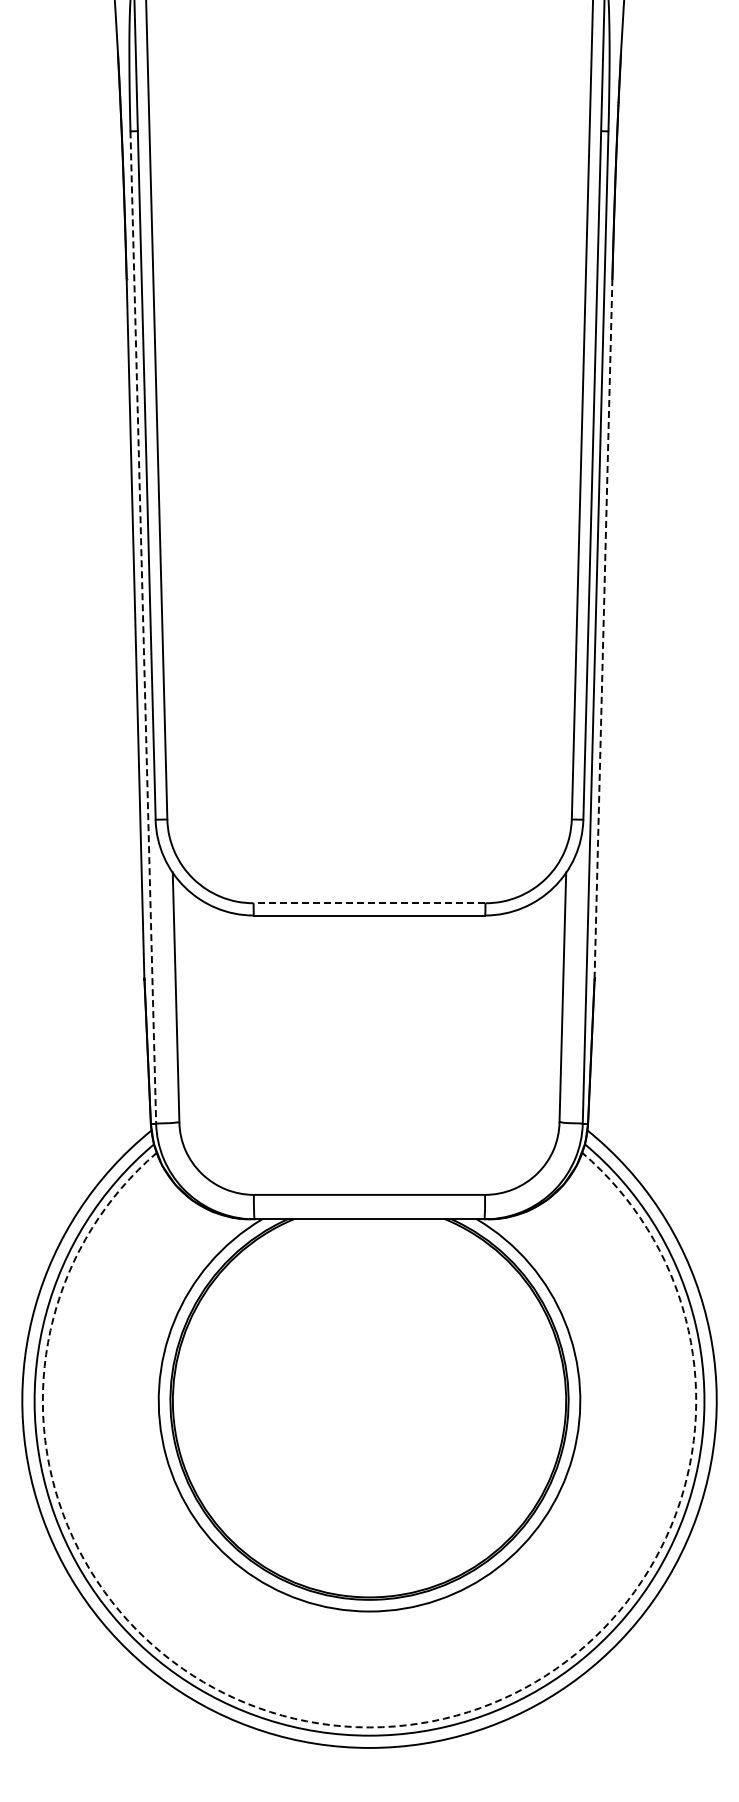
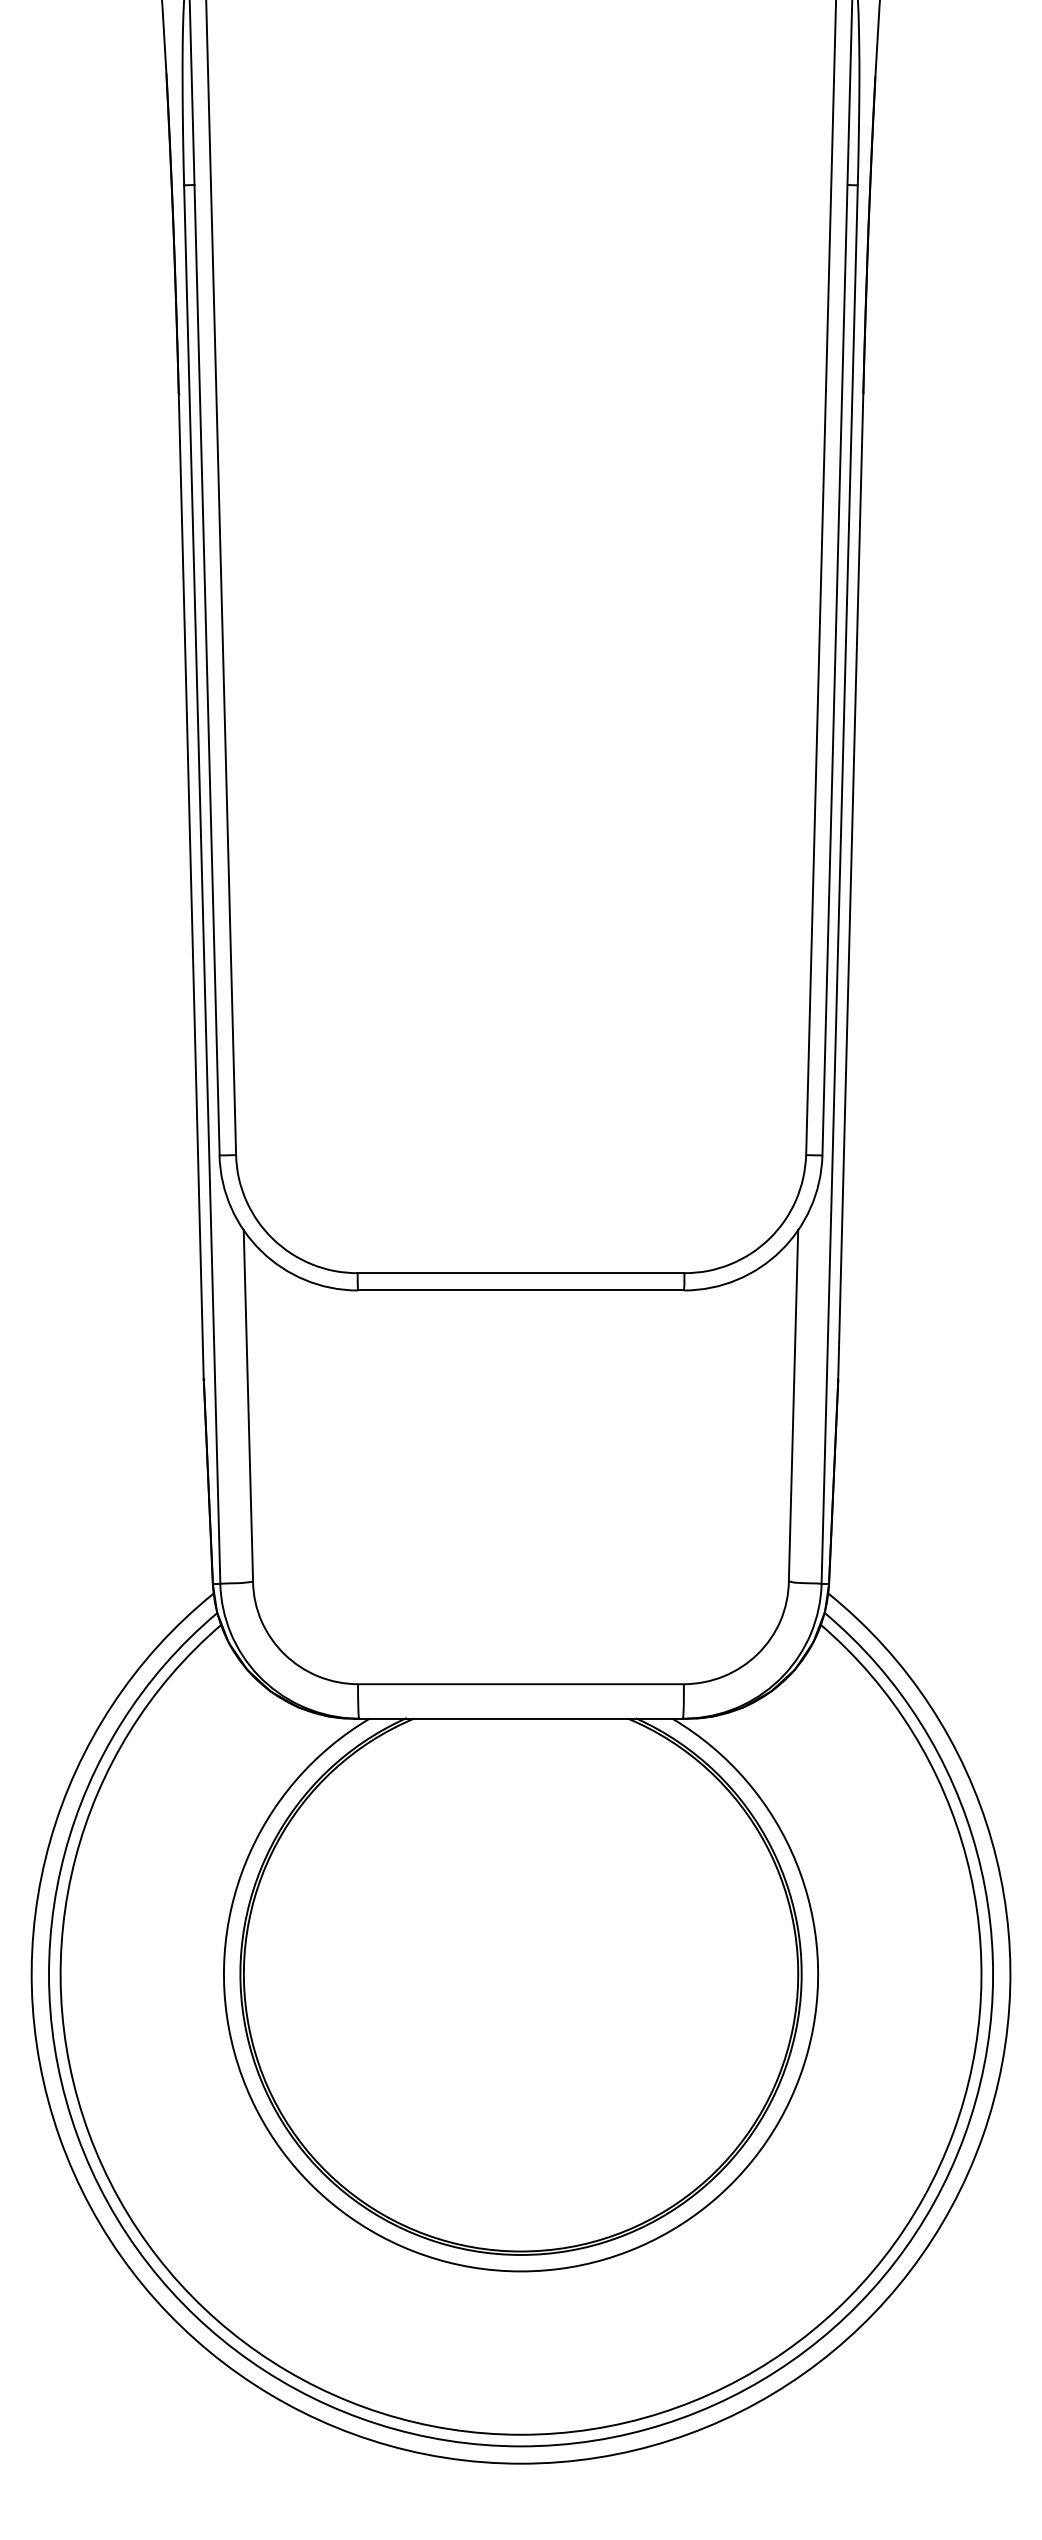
line: (143, 628) -> (202, 885), dashed -> solid
line: (603, 628) -> (850, 885), dashed -> solid
line: (369, 903) -> (521, 1273), dashed -> solid
arc: (369, 1727) -> (521, 2434), dashed -> solid

